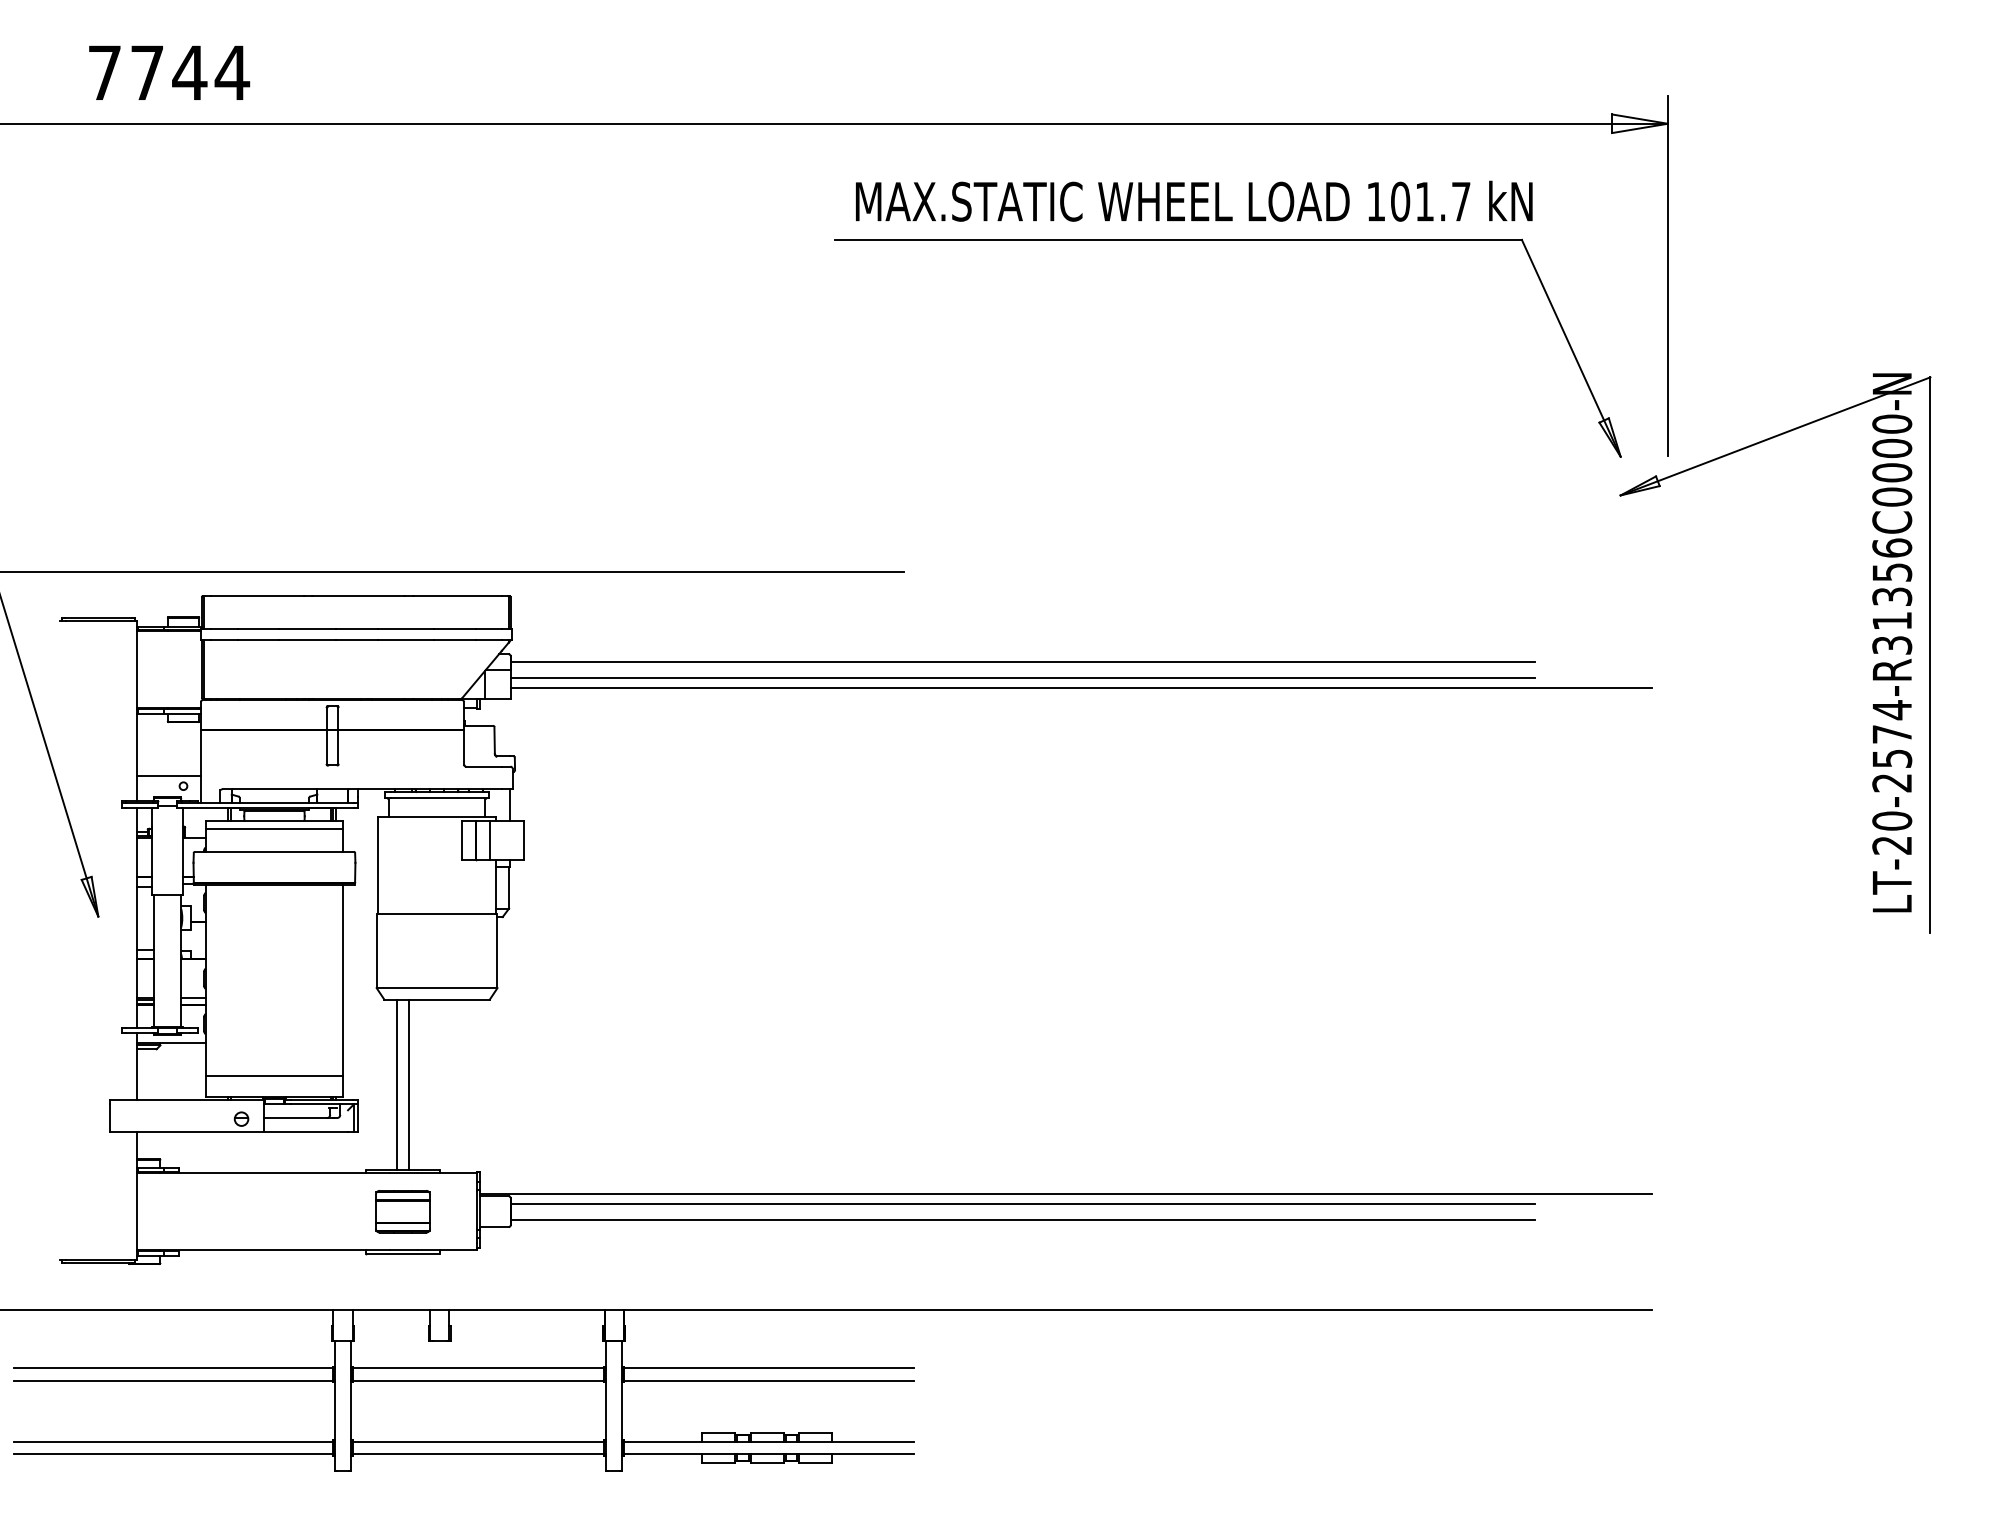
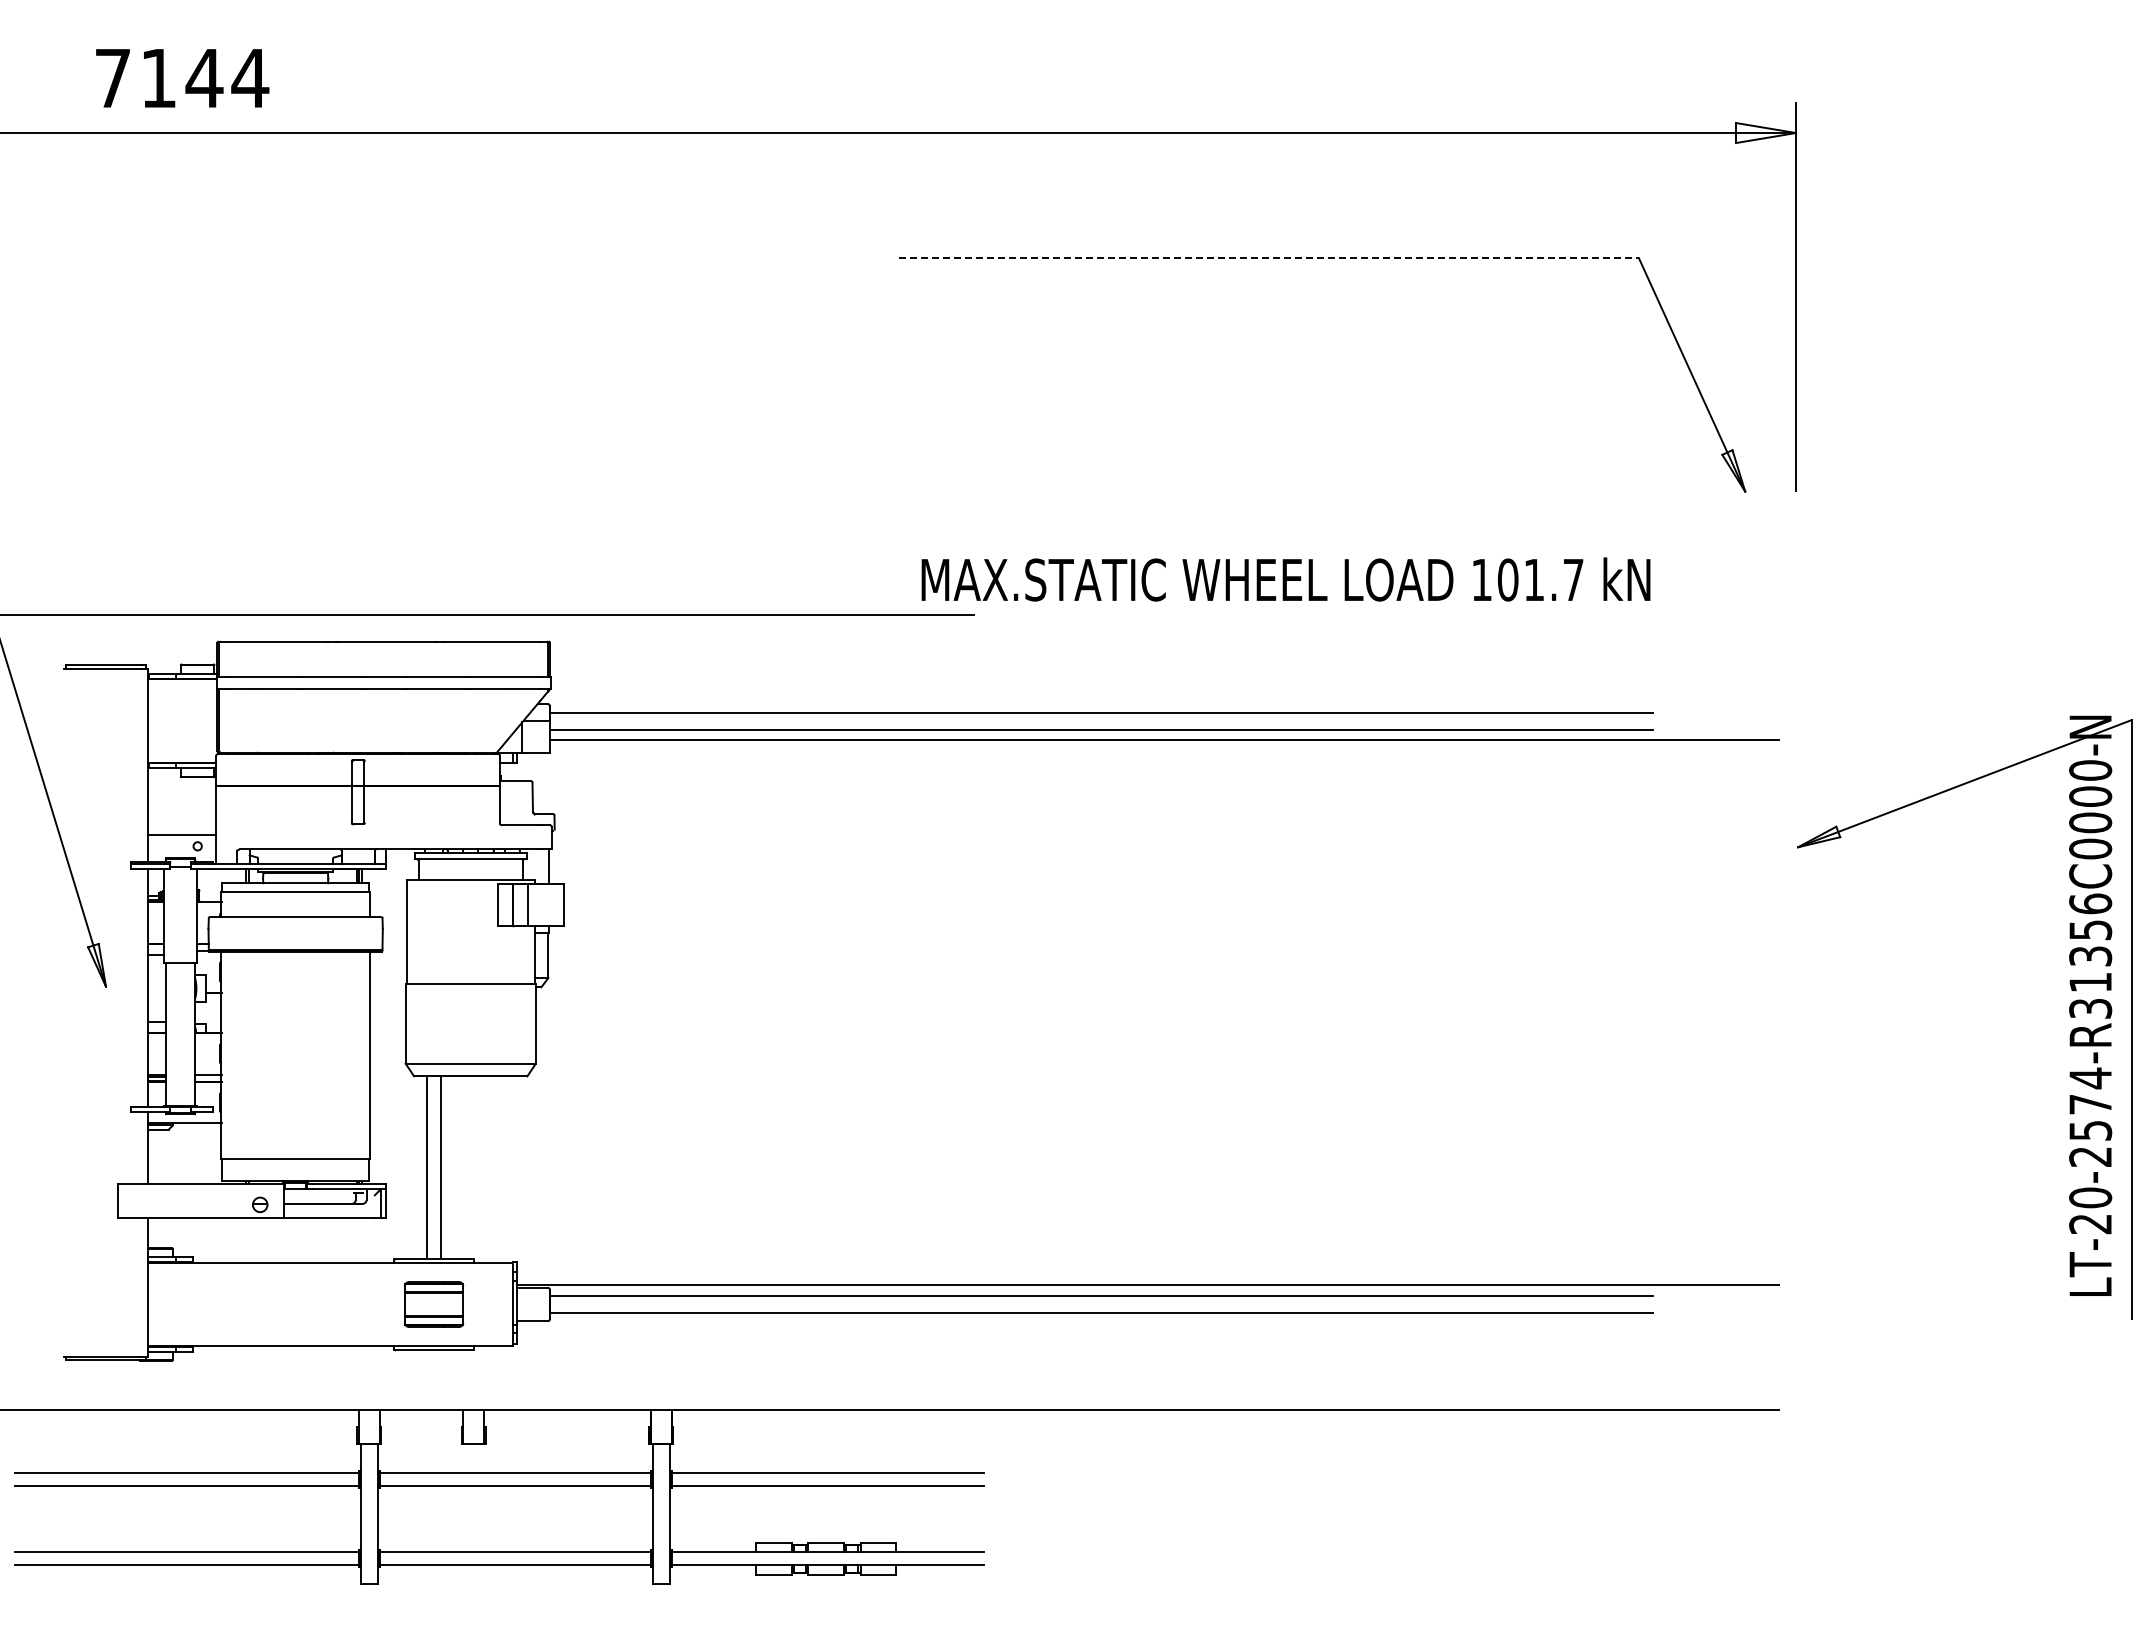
text: (147, 73) -> (158, 78), 7744 -> 7144
text: (1193, 201) -> (1285, 579), moved
line: (1177, 240) -> (1268, 258), solid -> dashed
part: (1872, 650) -> (2069, 1014), moved

